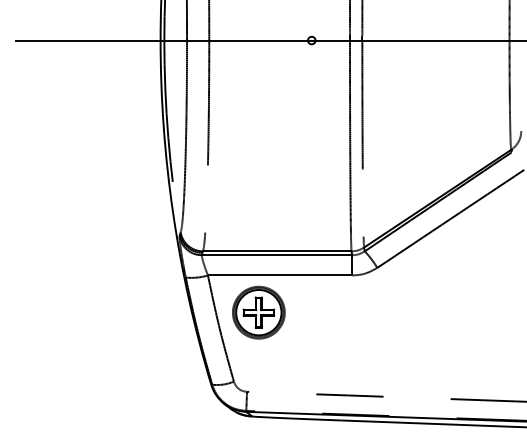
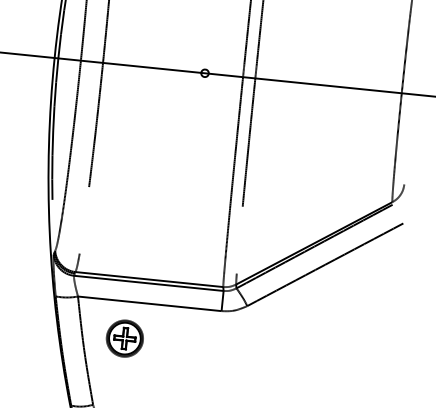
part: (258, 312) -> (124, 338), size x0.7

